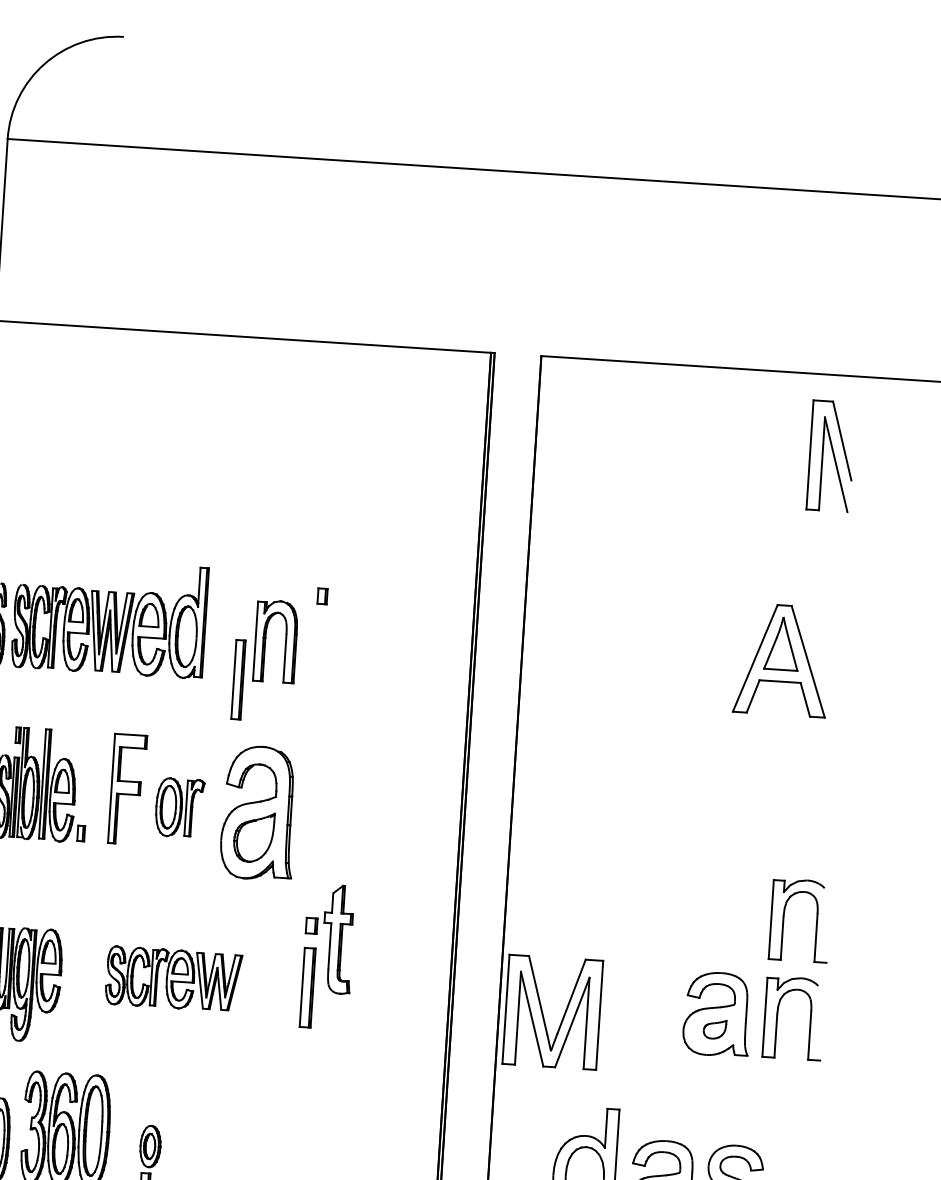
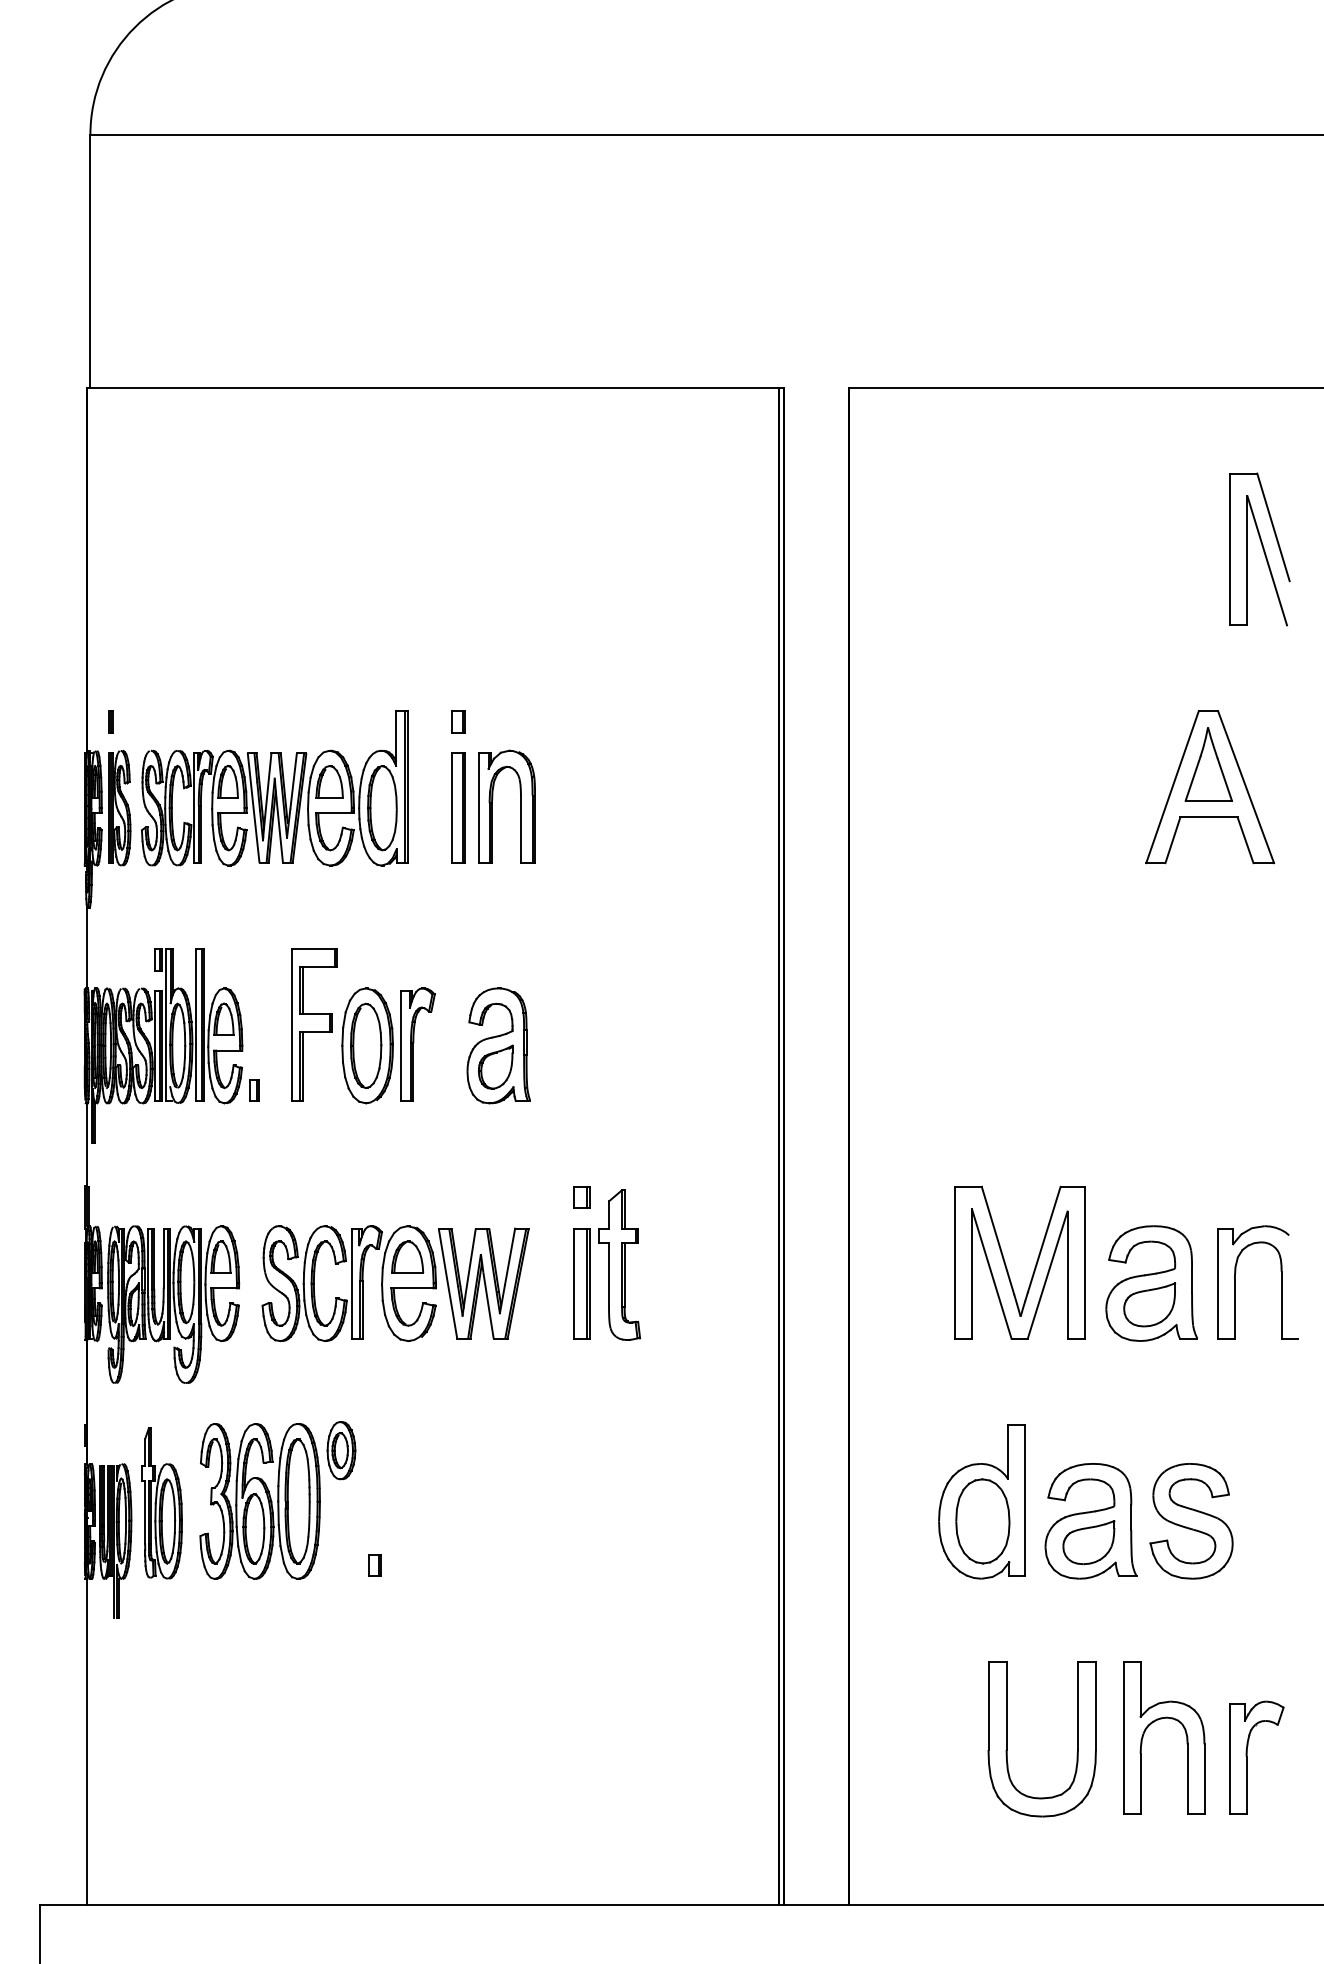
part: (831, 456) -> (1259, 549), moved
part: (322, 595) -> (458, 721), moved
part: (238, 679) -> (458, 807), moved
part: (179, 807) -> (388, 1045), size x1.43
part: (258, 812) -> (498, 1045), size x0.62
part: (783, 919) -> (1235, 1146), removed
part: (337, 939) -> (619, 1264), moved
part: (173, 979) -> (395, 1283), size x1.43
part: (543, 1013) -> (1006, 1264), moved
part: (714, 1029) -> (1149, 1304), size x1.67
part: (150, 1146) -> (341, 1450), moved

